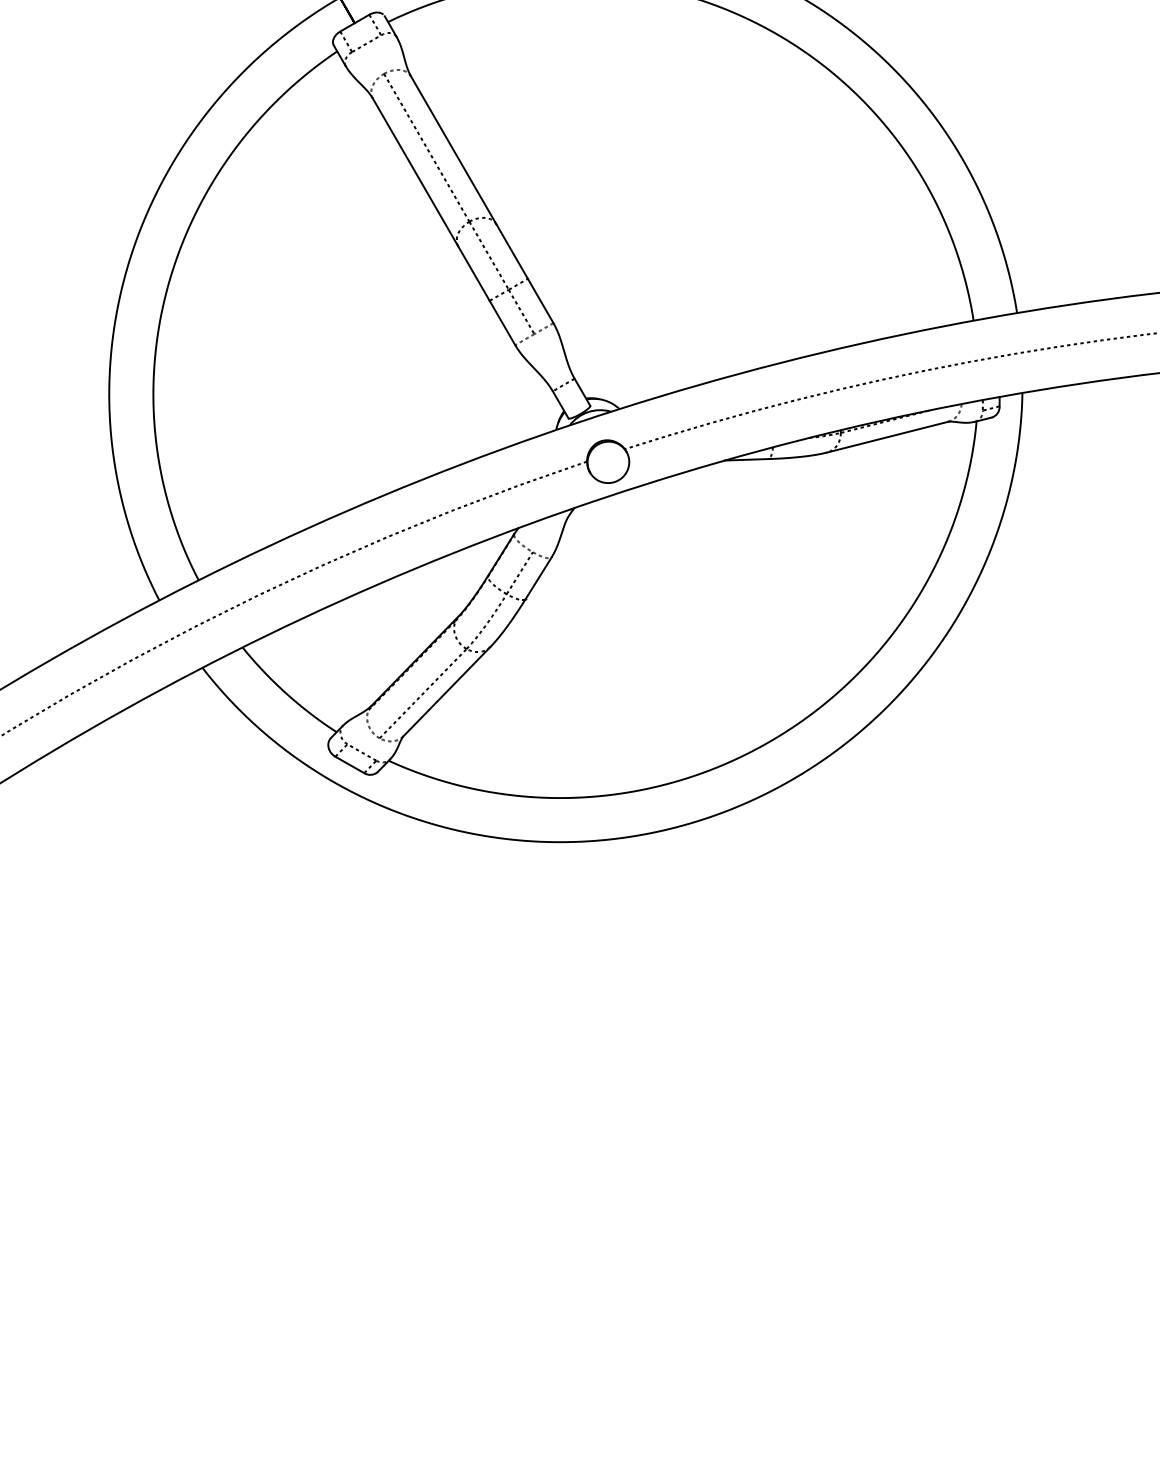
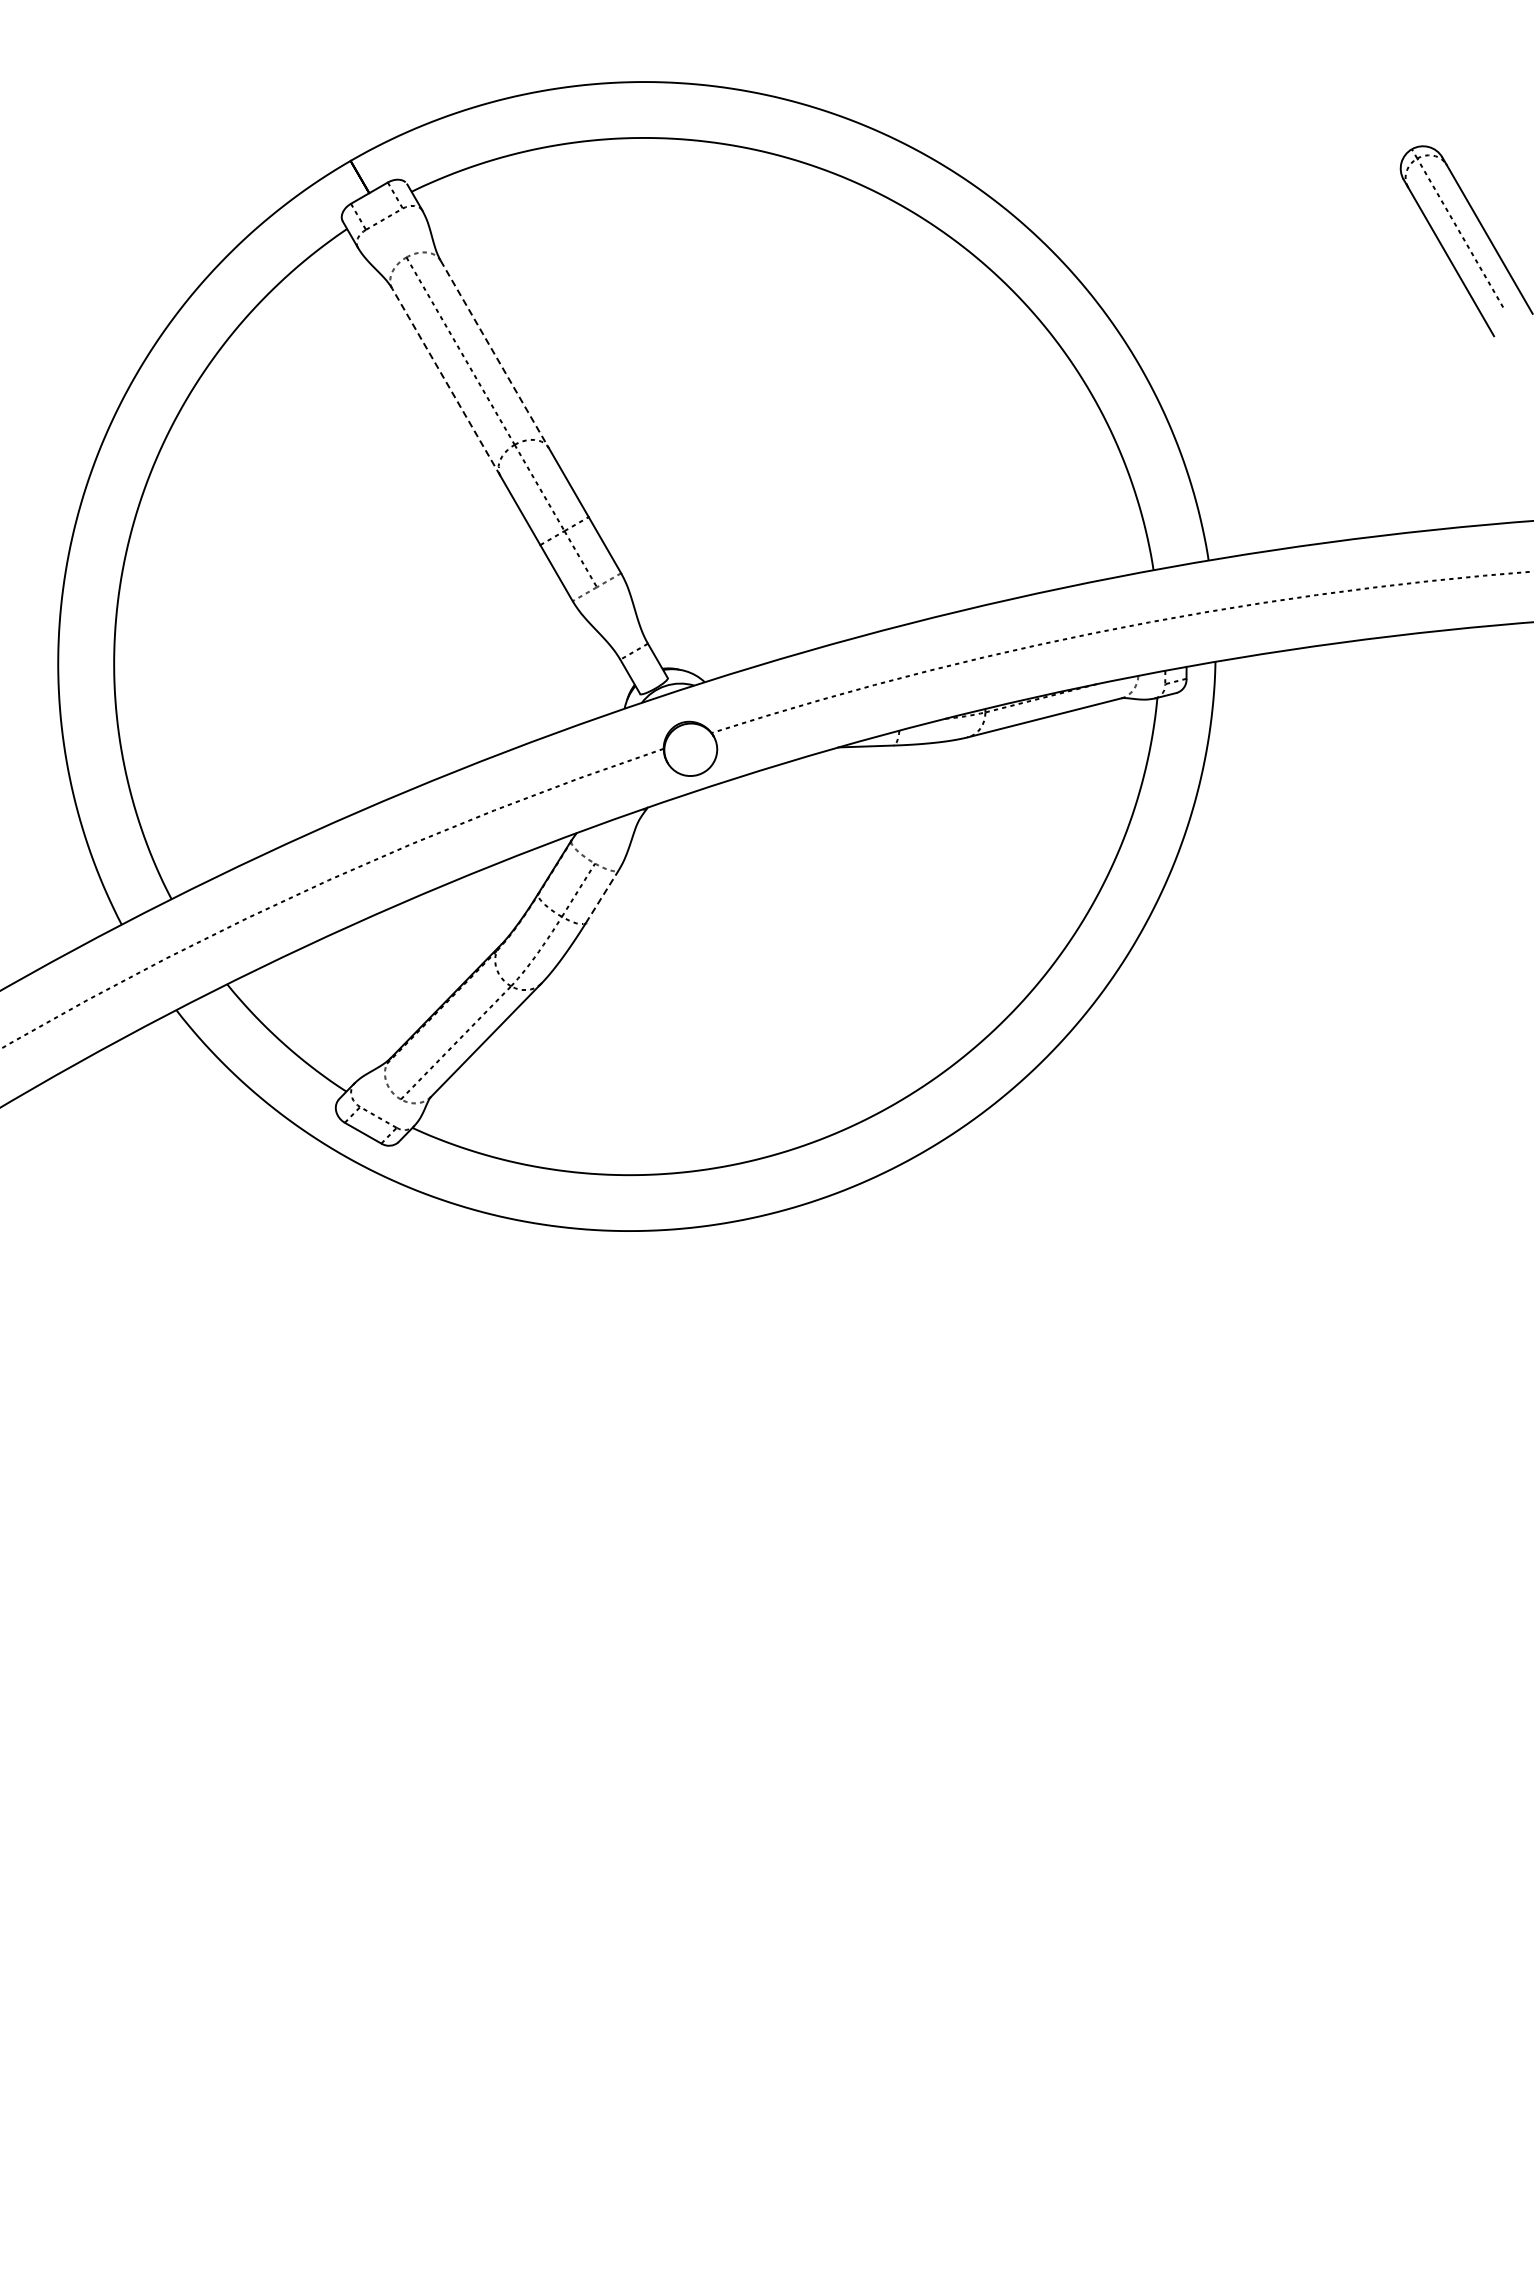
line: (453, 150) -> (494, 354), solid -> dashed
line: (415, 171) -> (446, 381), solid -> dashed
line: (538, 578) -> (602, 896), solid -> dashed

